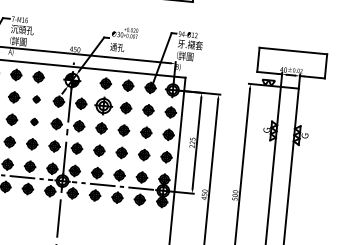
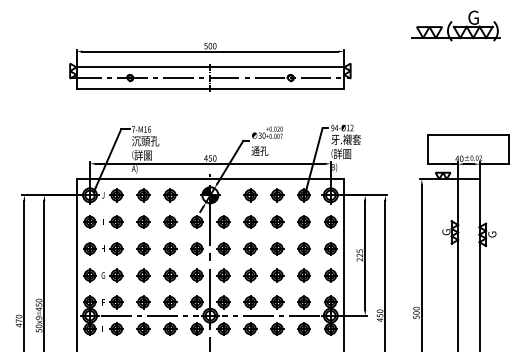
part: (36, 99) -> (170, 221), size x1.67
part: (103, 105) -> (250, 221), size x0.62
part: (34, 121) -> (170, 248), size x1.67

